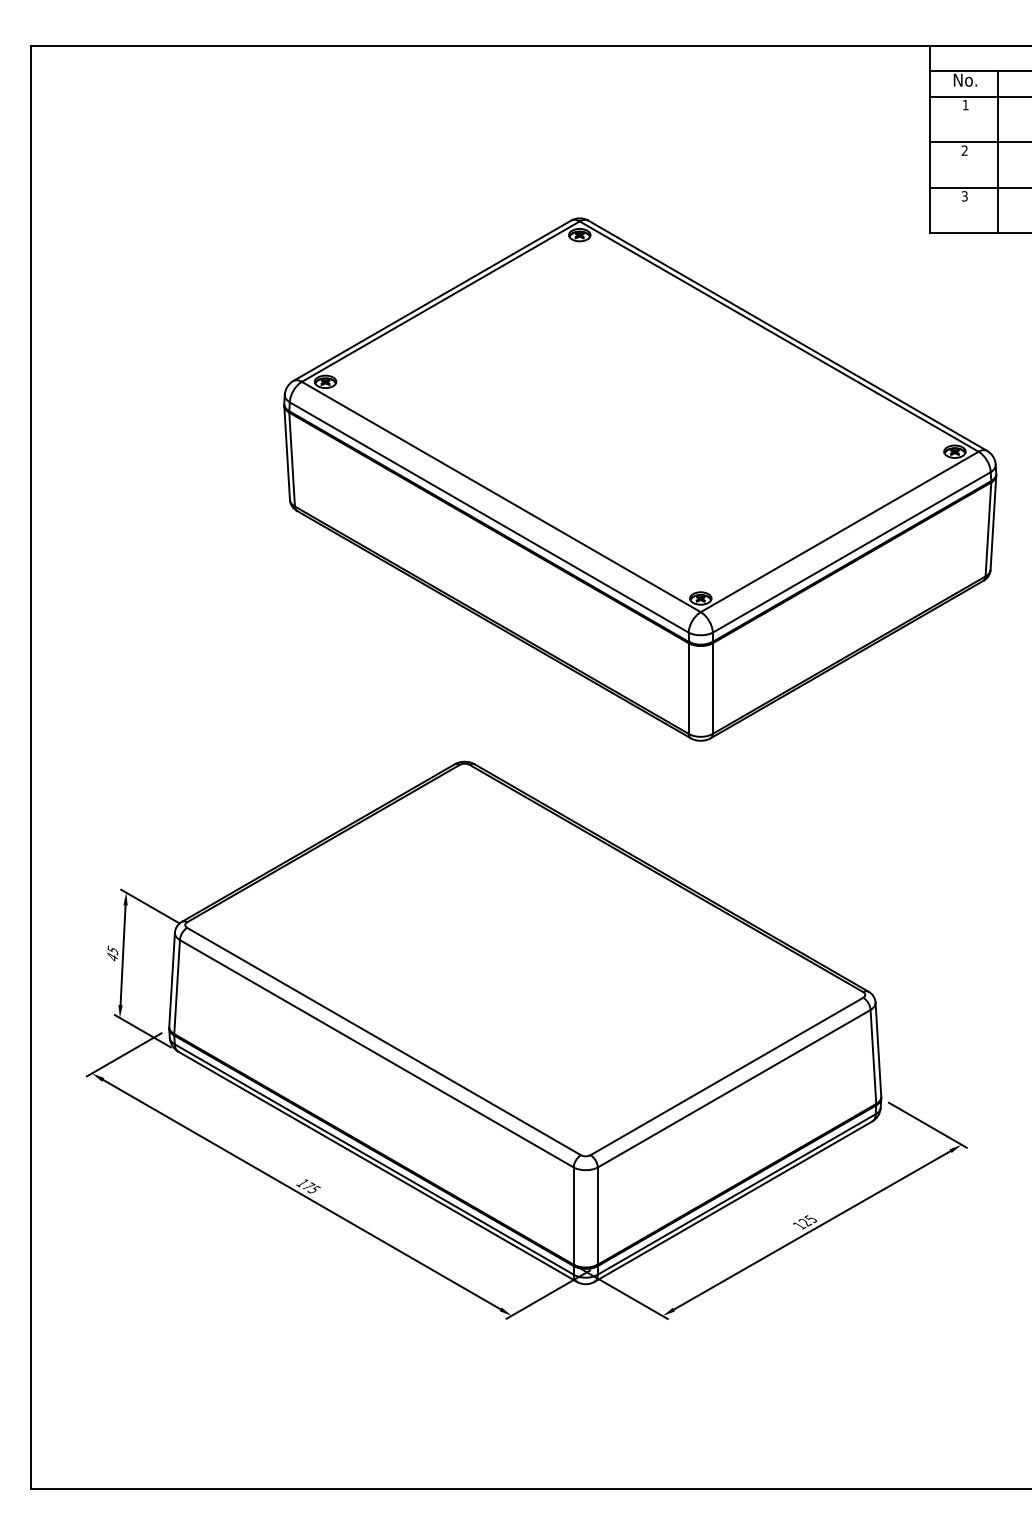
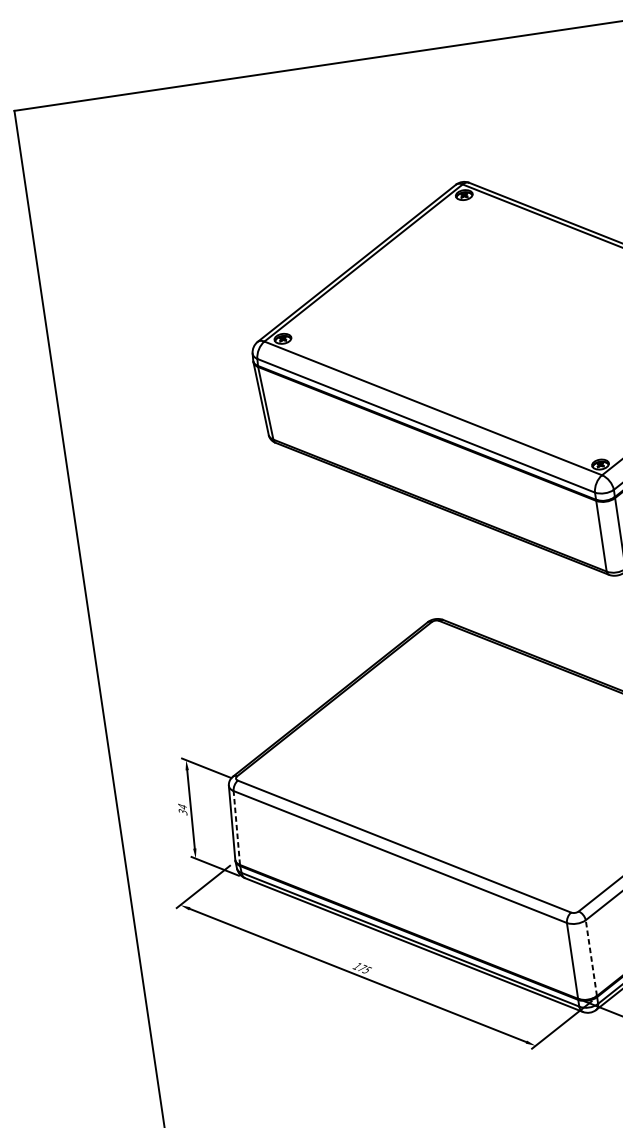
text: (112, 953) -> (182, 809), 45 -> 34
line: (177, 986) -> (237, 827), solid -> dashed
line: (597, 1216) -> (591, 958), solid -> dashed

